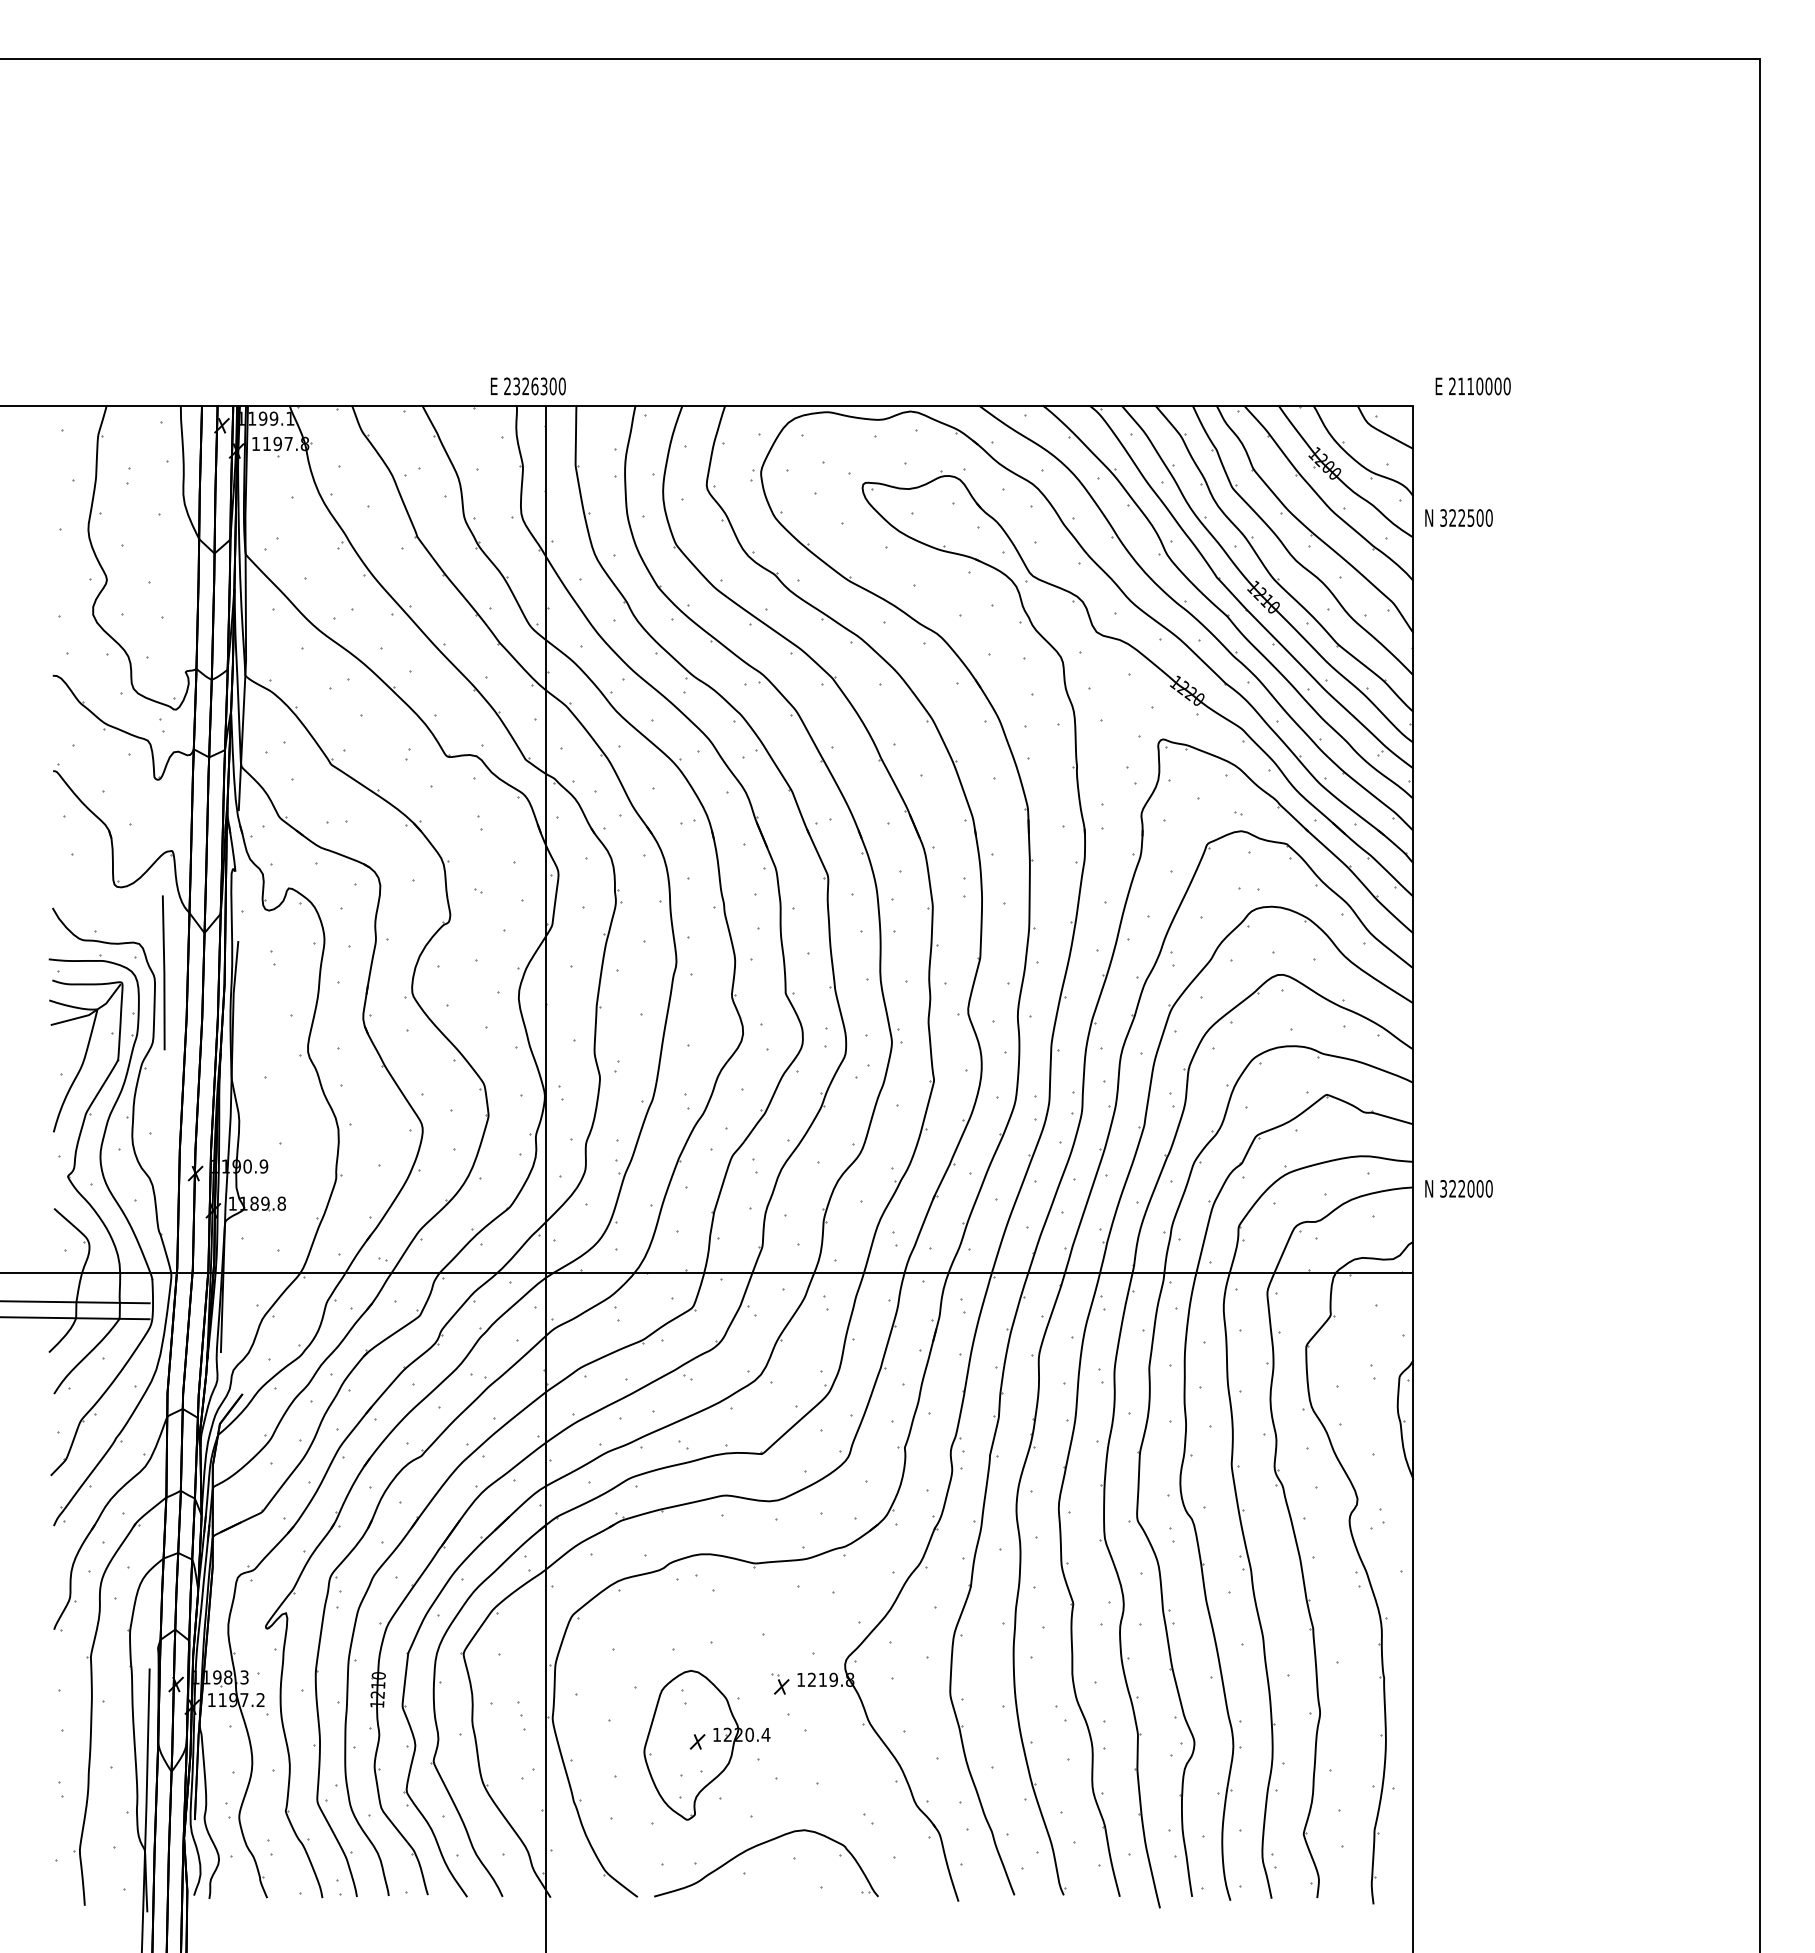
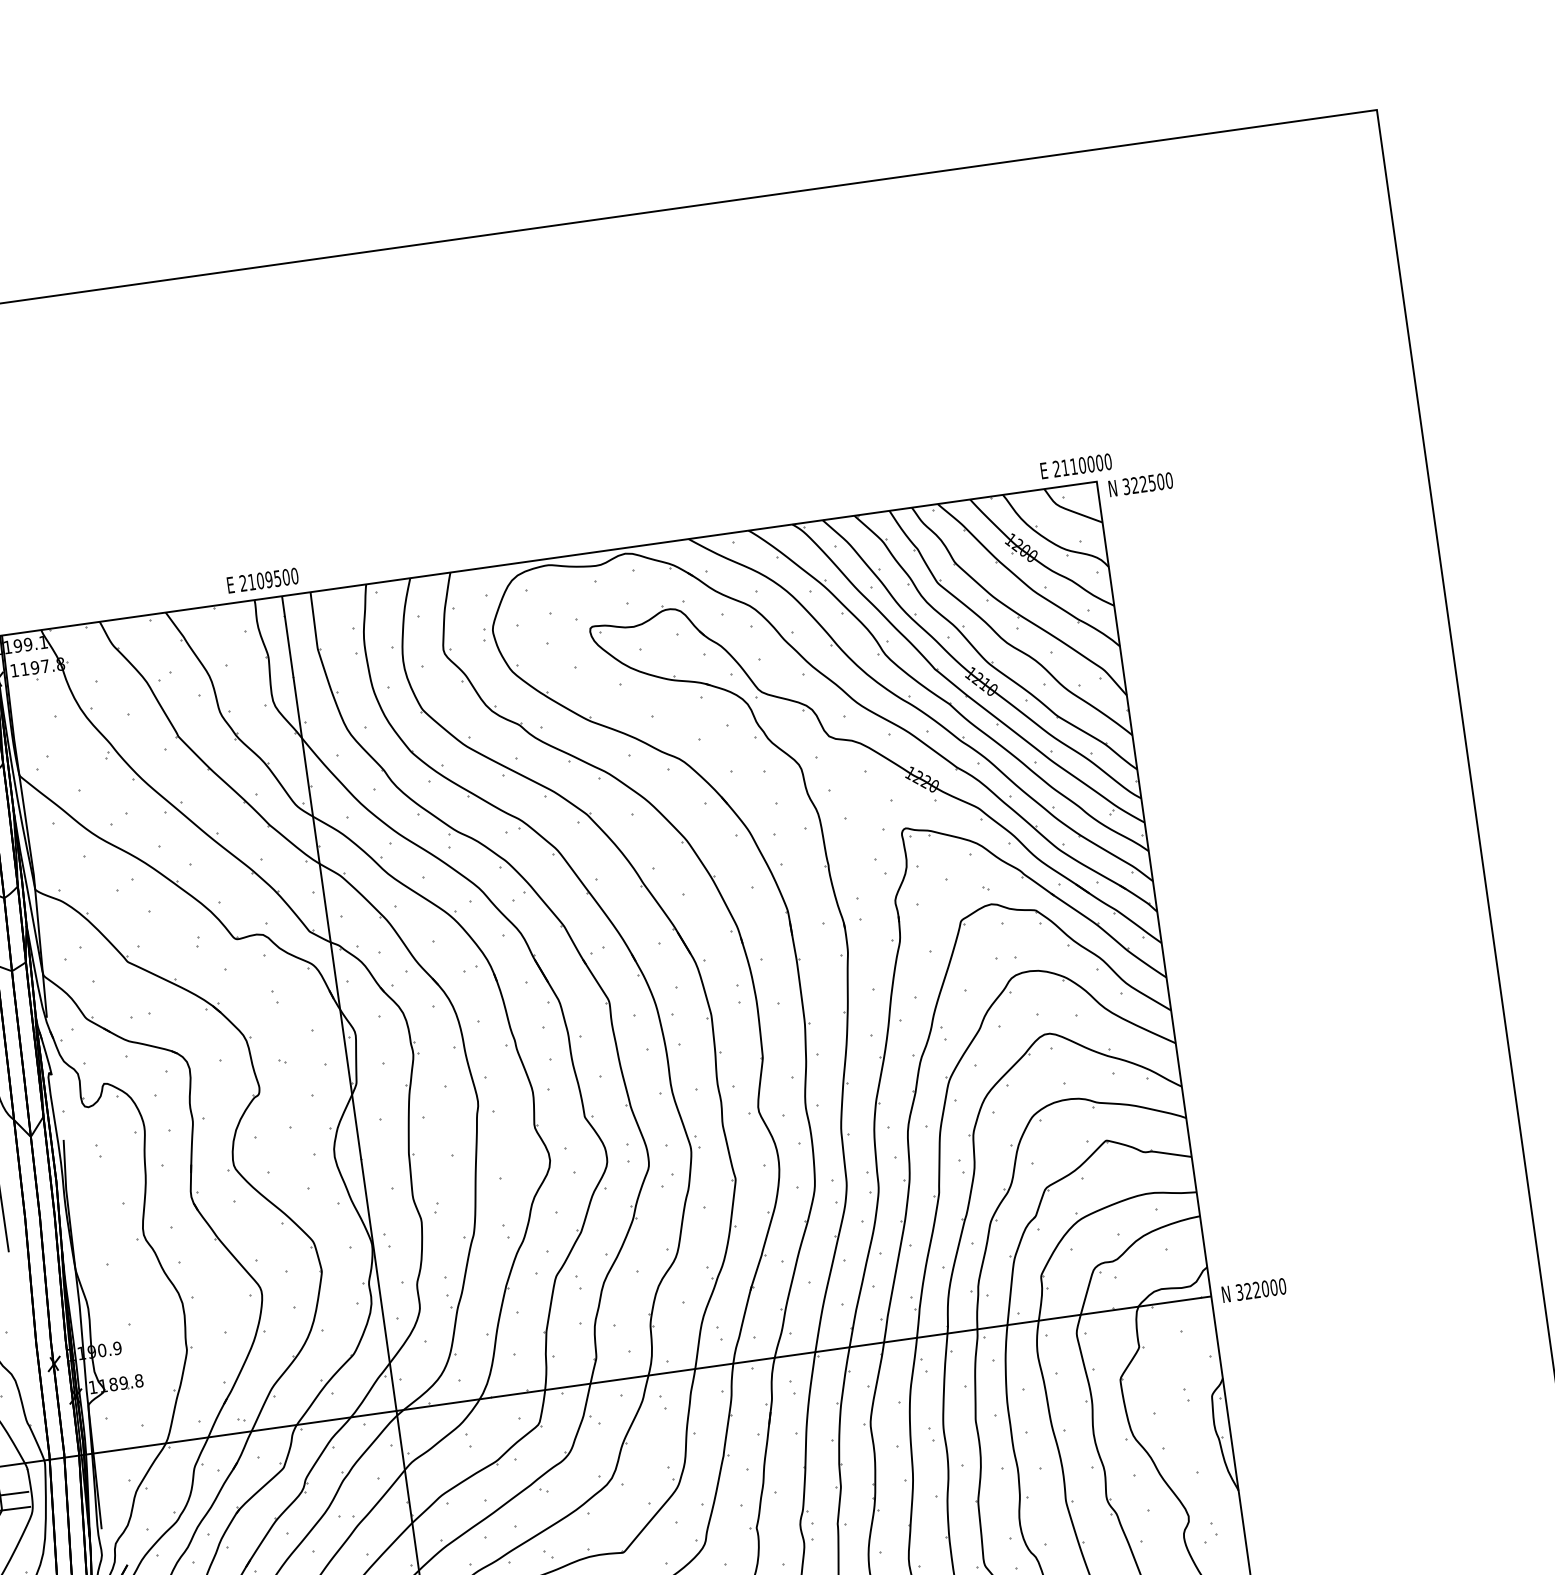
text: (530, 386) -> (264, 580), 2326300 -> 2109500
text: (1472, 386) -> (1075, 466), moved
text: (1458, 517) -> (1140, 484), moved
text: (1458, 1188) -> (1253, 1290), moved

